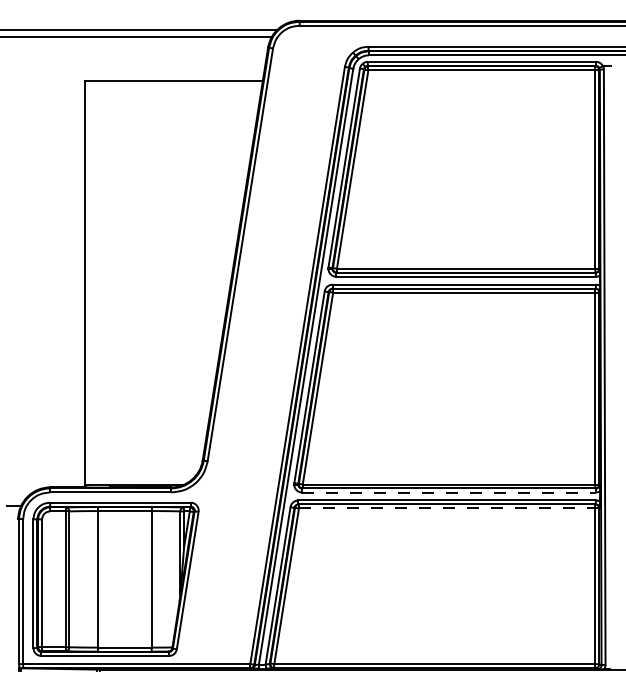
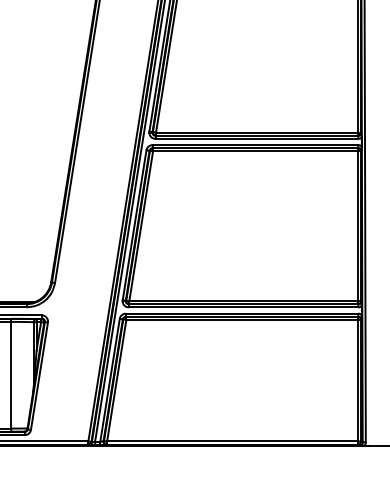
line: (449, 492) -> (243, 307), dashed -> solid
line: (447, 508) -> (242, 319), dashed -> solid

